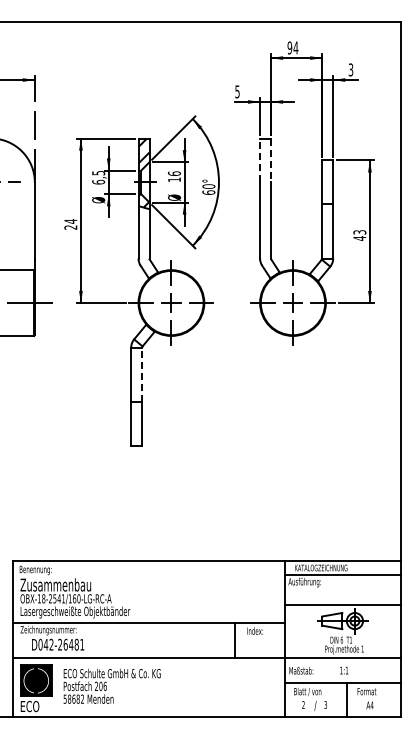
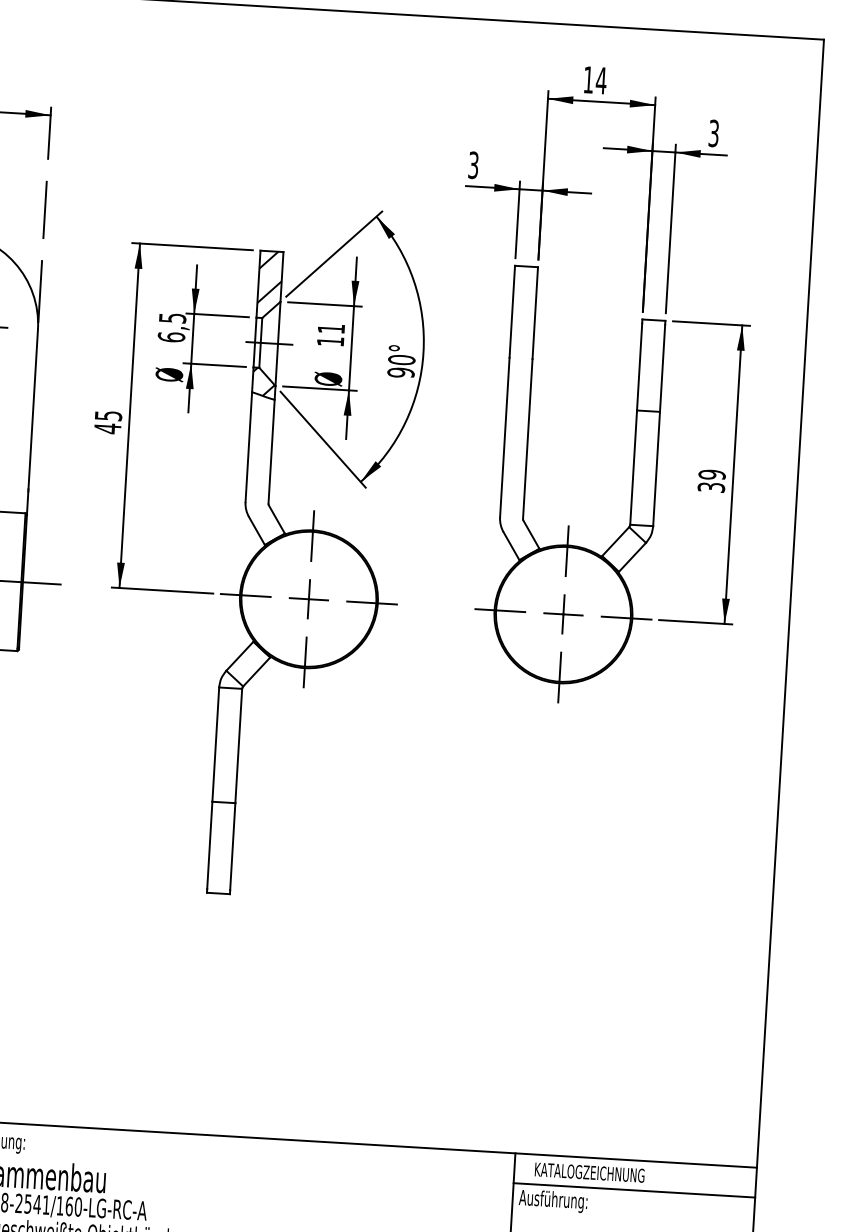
text: (289, 47) -> (587, 78), 94 -> 14
text: (237, 90) -> (473, 162), 5 -> 3
line: (260, 160) -> (513, 311), dashed -> solid
line: (271, 160) -> (536, 313), dashed -> solid
text: (174, 173) -> (331, 328), 16 -> 11
text: (208, 192) -> (400, 372), 60° -> 90°
text: (70, 224) -> (107, 422), 24 -> 45
text: (359, 235) -> (711, 481), 43 -> 39
line: (142, 374) -> (239, 745), dashed -> solid

